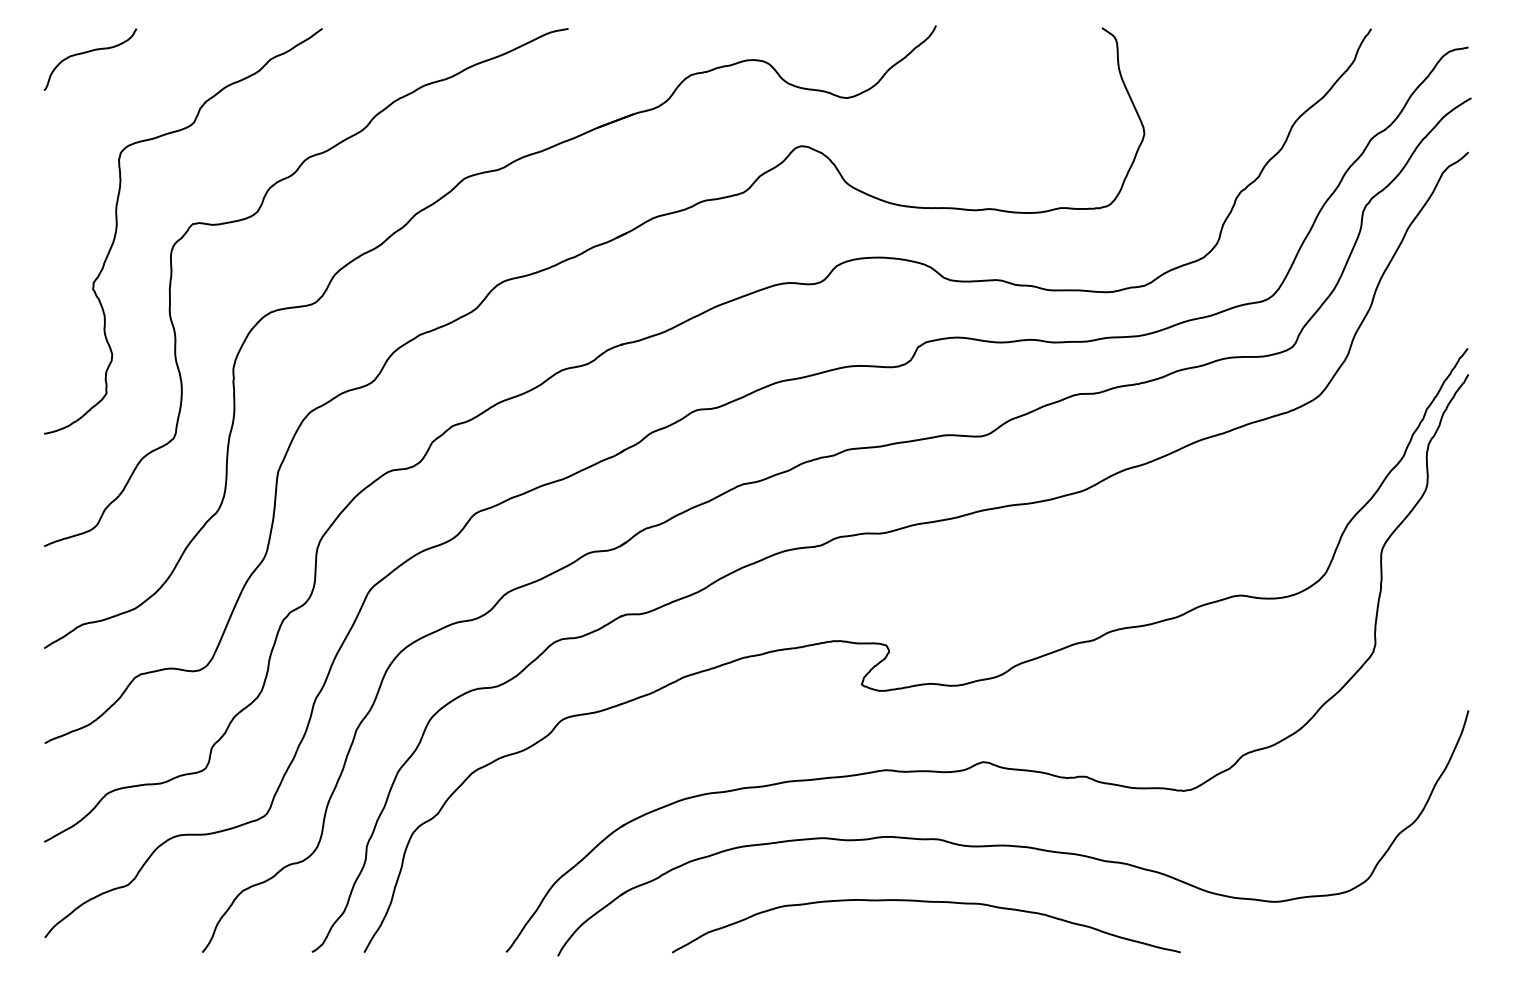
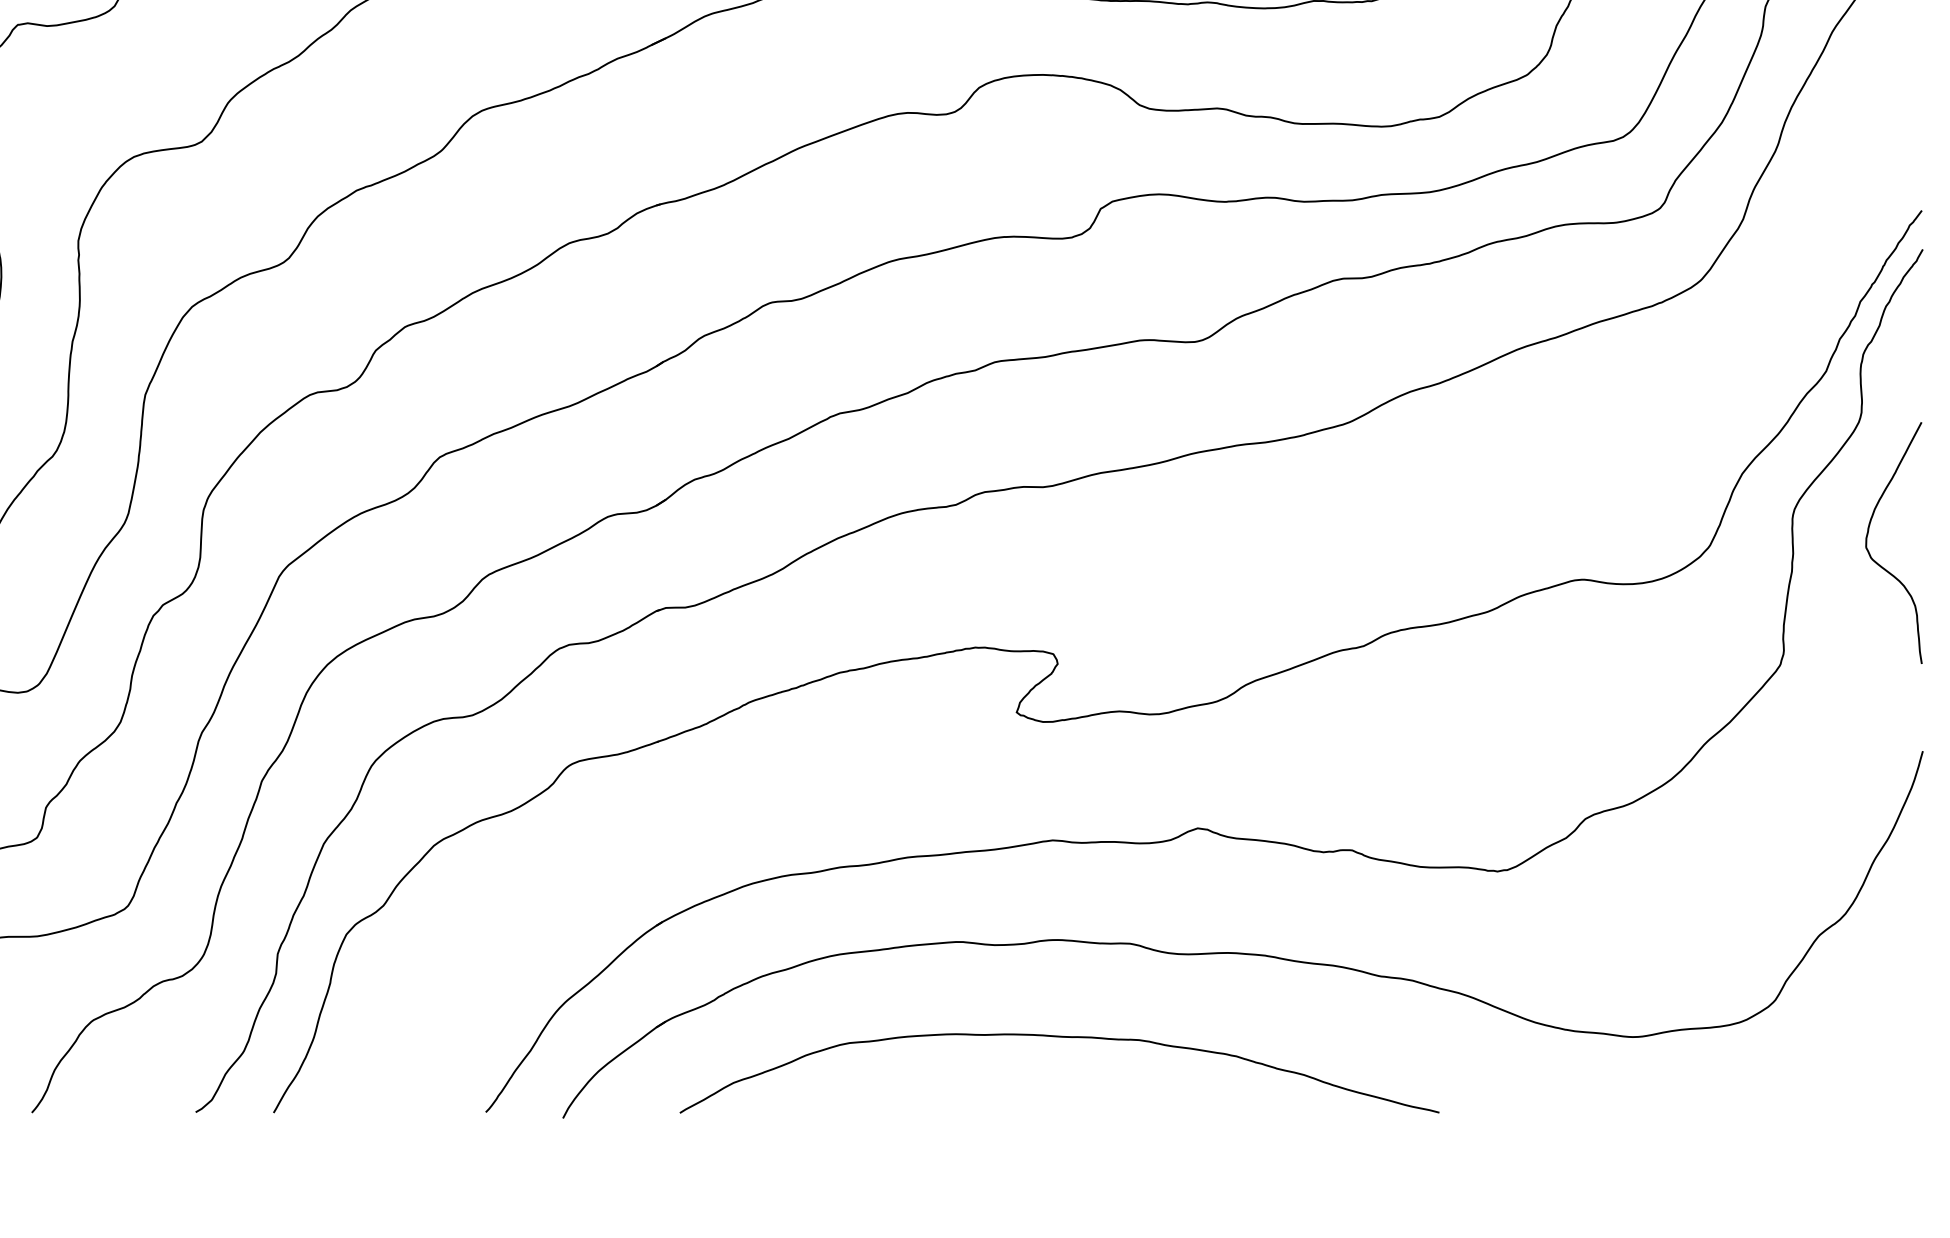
curve: (1439, 584) -> (1879, 563), added
curve: (926, 902) -> (1059, 1038), moved

